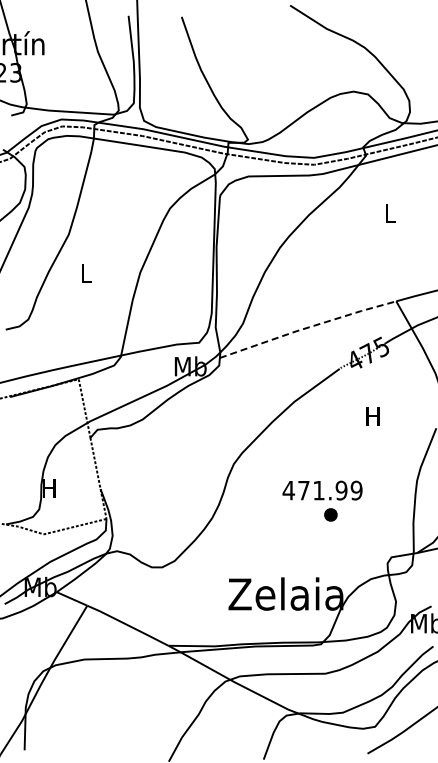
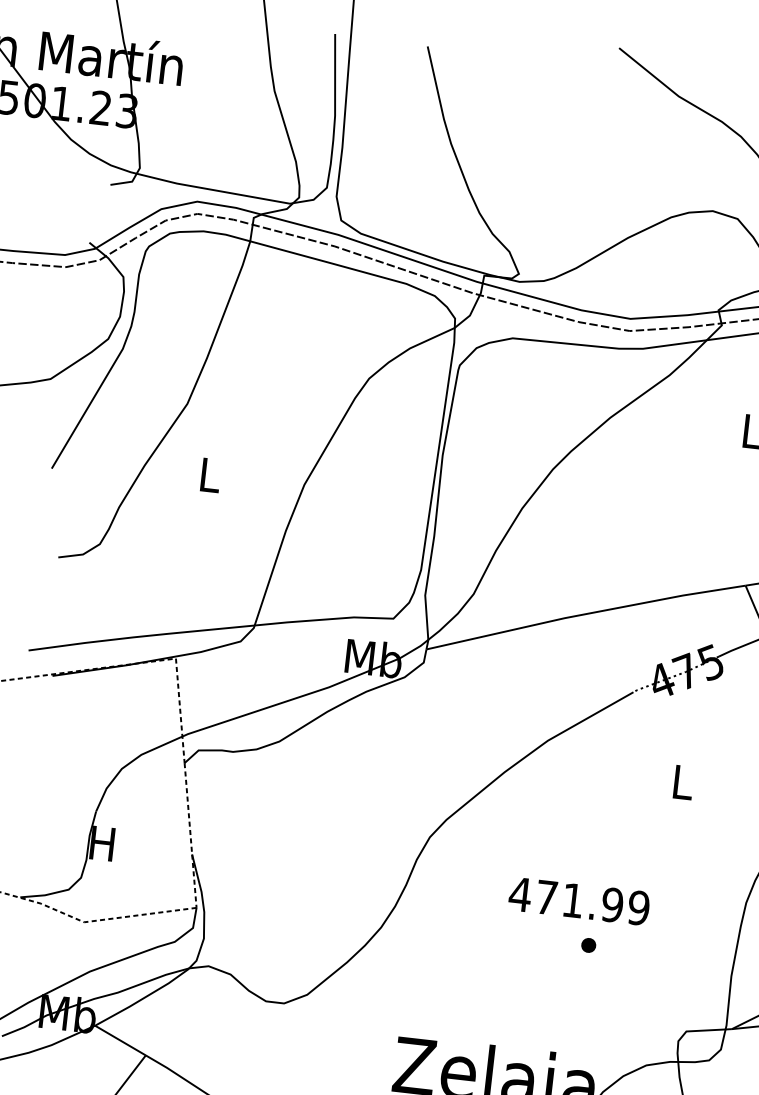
line: (308, 327) -> (587, 613), dashed -> solid
text: (372, 416) -> (681, 781), H -> L
part: (330, 514) -> (588, 944), size x0.62

